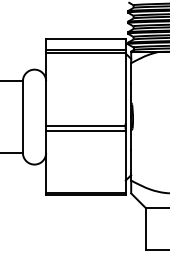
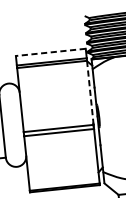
line: (85, 39) -> (50, 52), solid -> dashed
line: (125, 89) -> (90, 92), solid -> dashed

